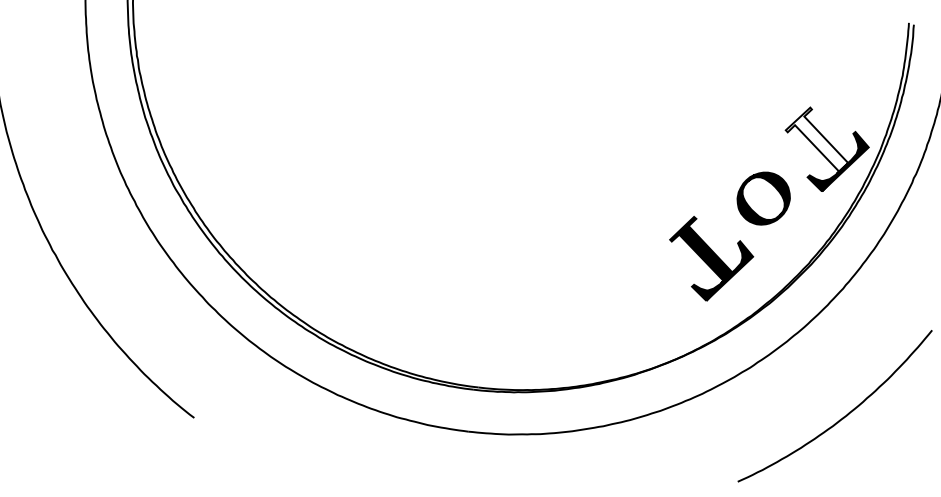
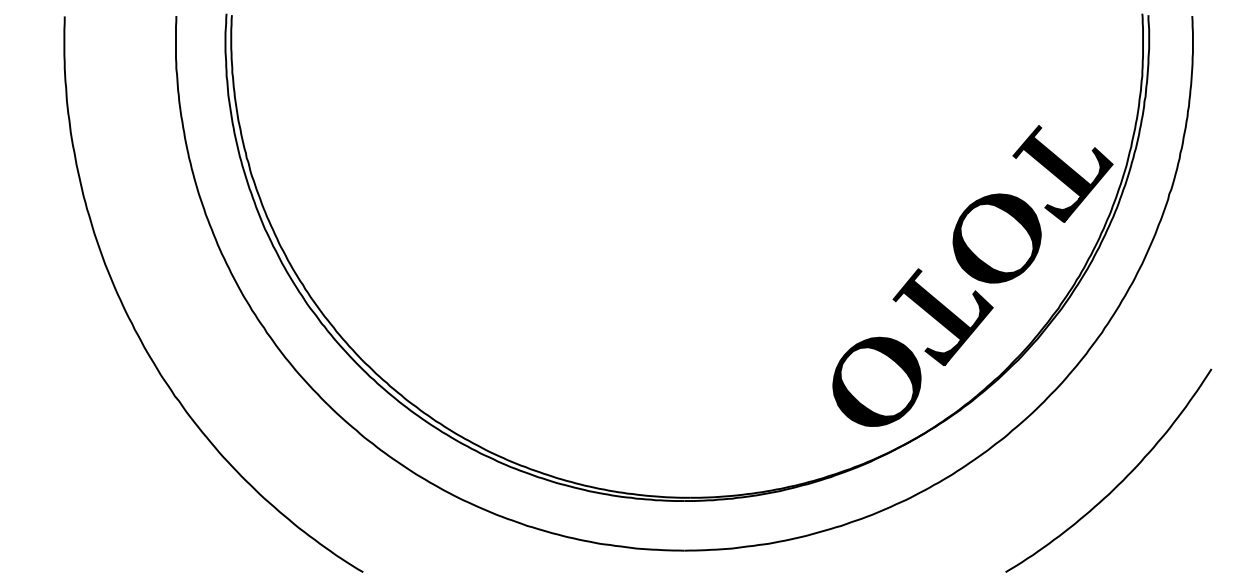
fill: (817, 139) -> (1051, 162), added
part: (763, 198) -> (996, 238), size x1.43
part: (647, 307) -> (876, 381), added

